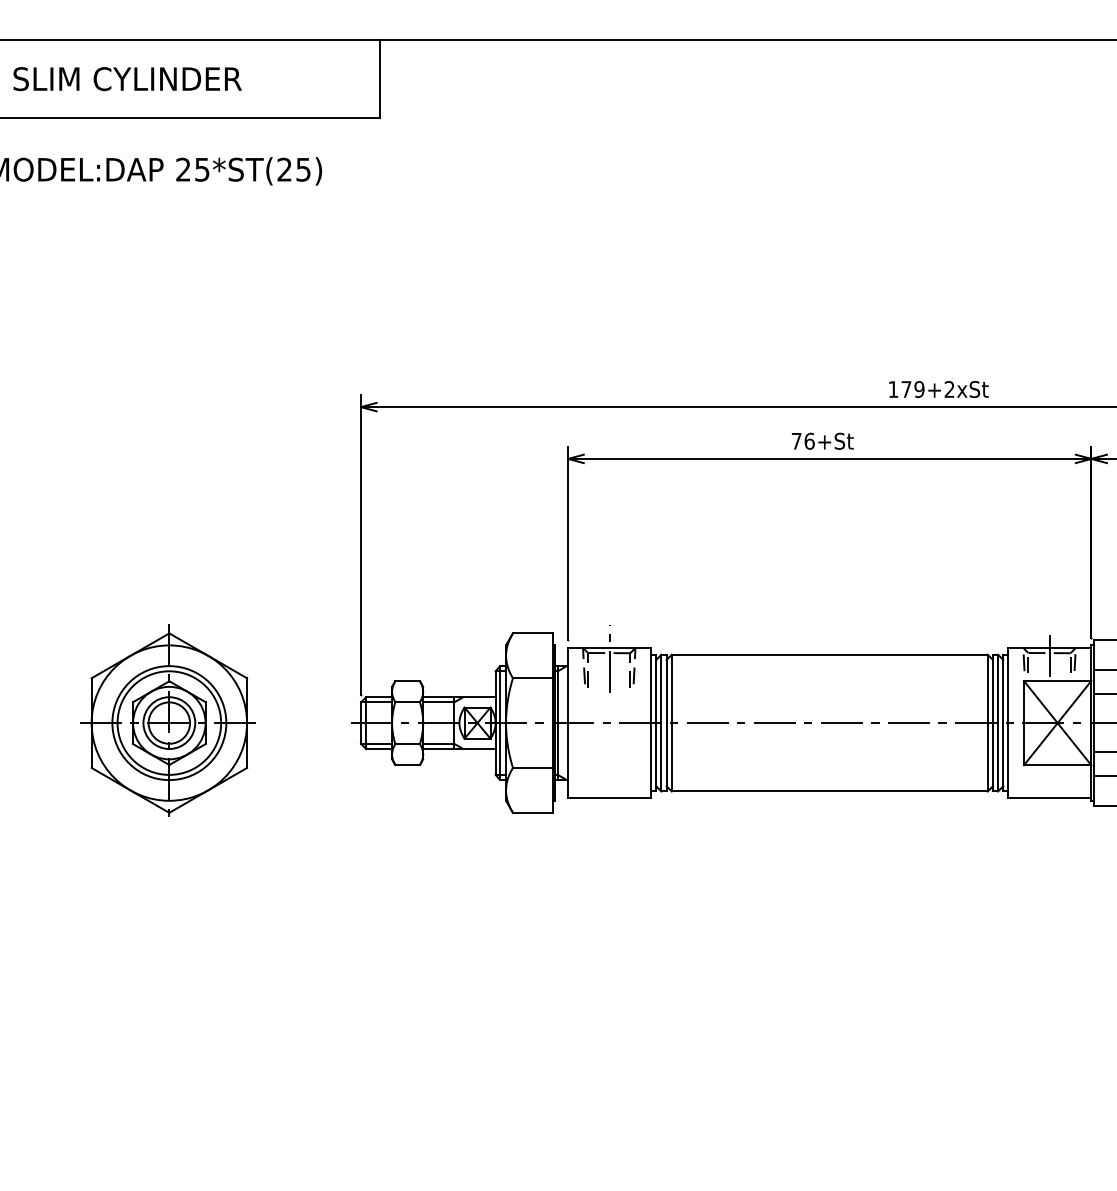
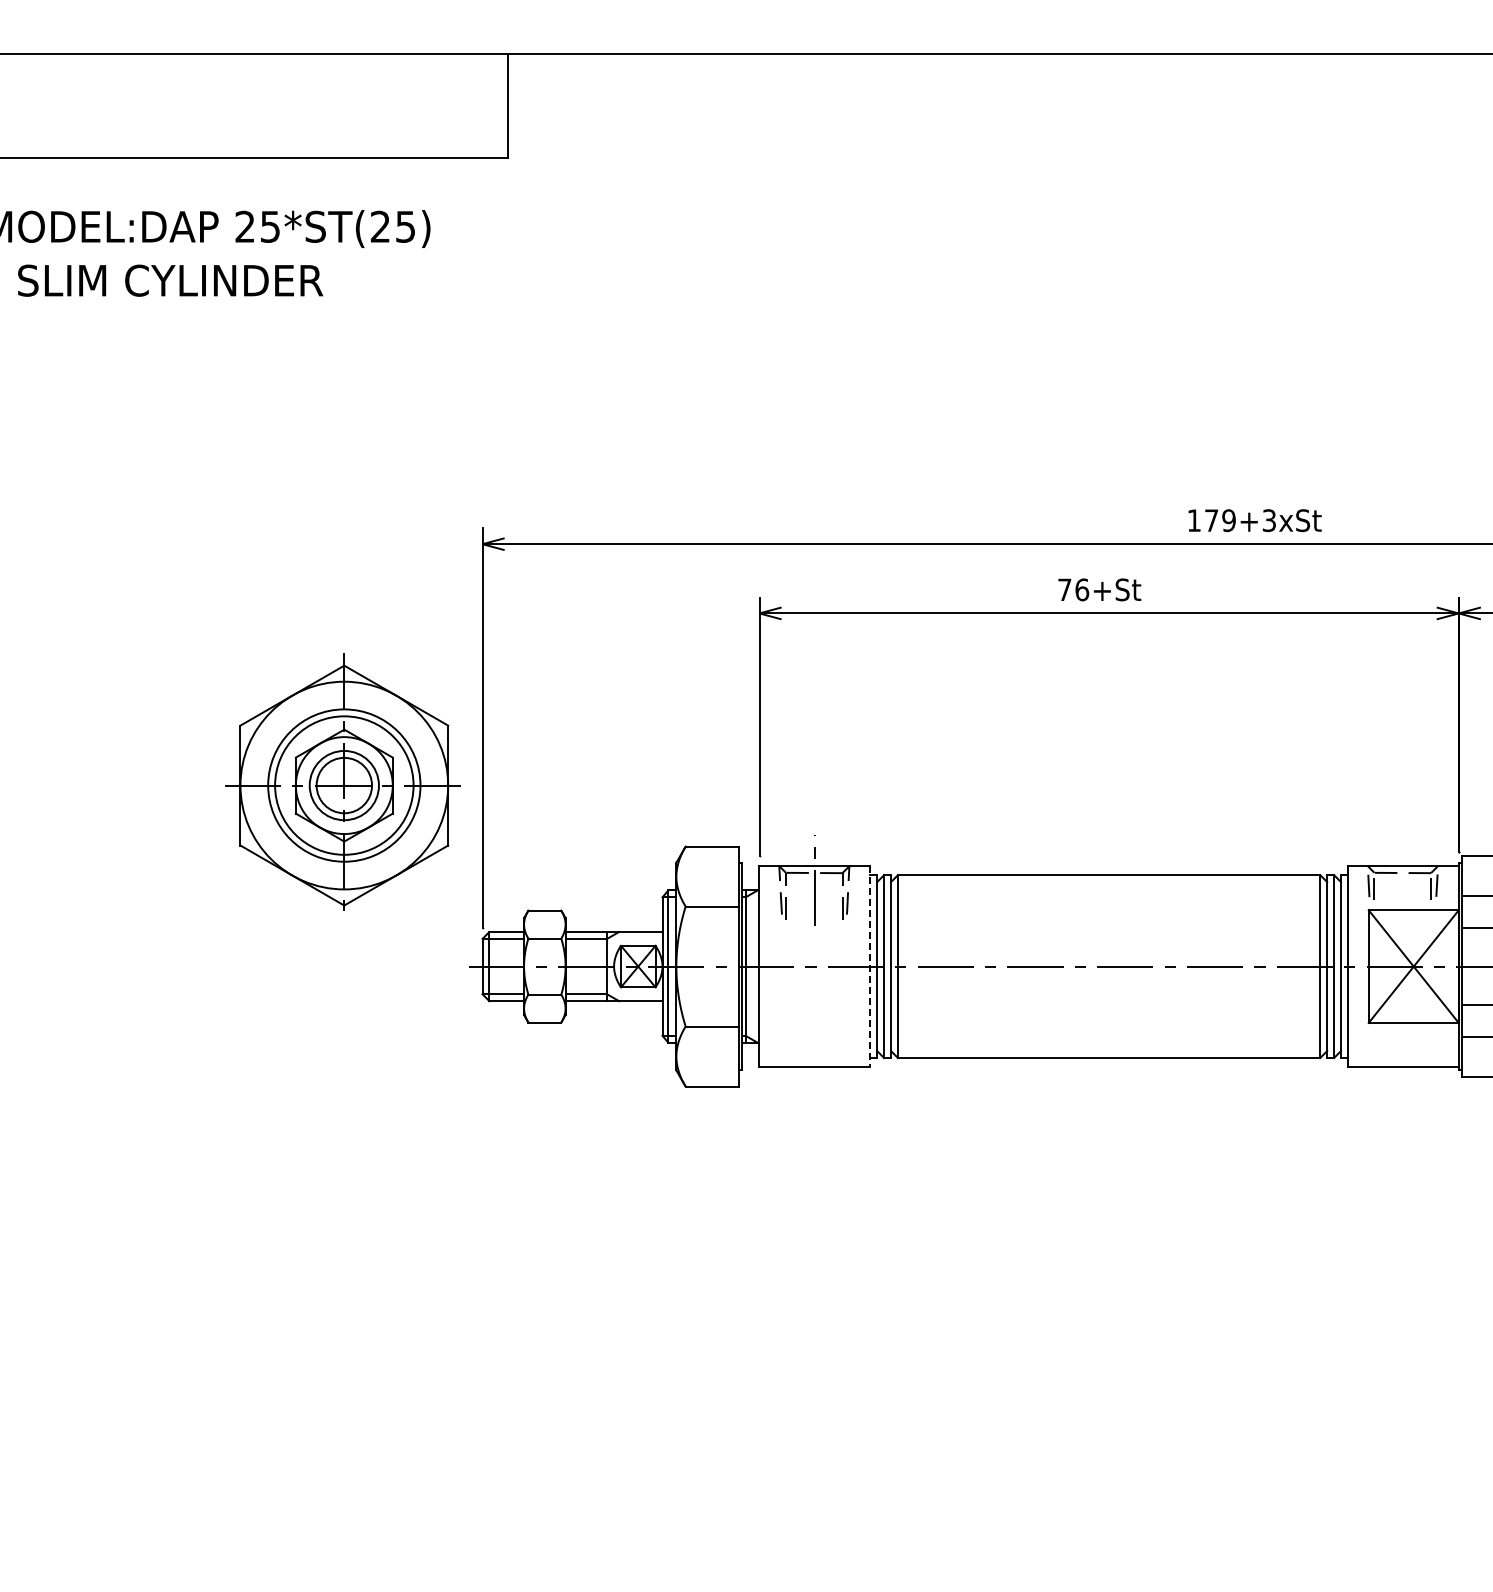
text: (127, 78) -> (170, 280), moved
text: (949, 389) -> (1268, 520), 179+2xSt -> 179+3xSt
line: (1050, 653) -> (1403, 873), removed
part: (167, 720) -> (342, 781), moved
line: (651, 723) -> (870, 967), solid -> dashed

